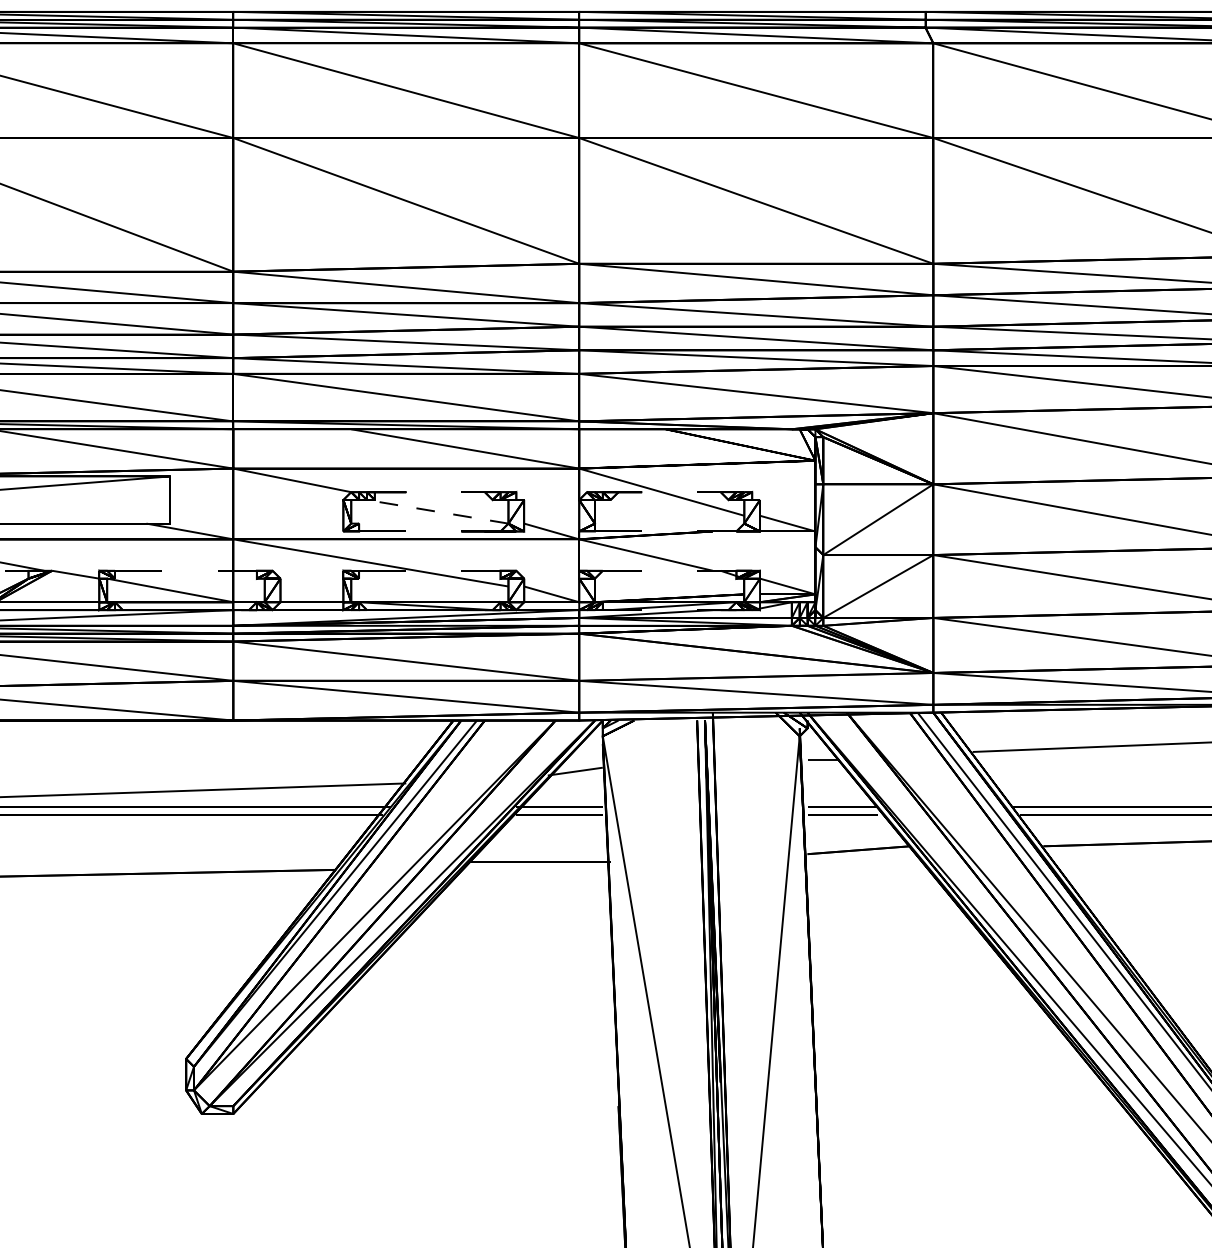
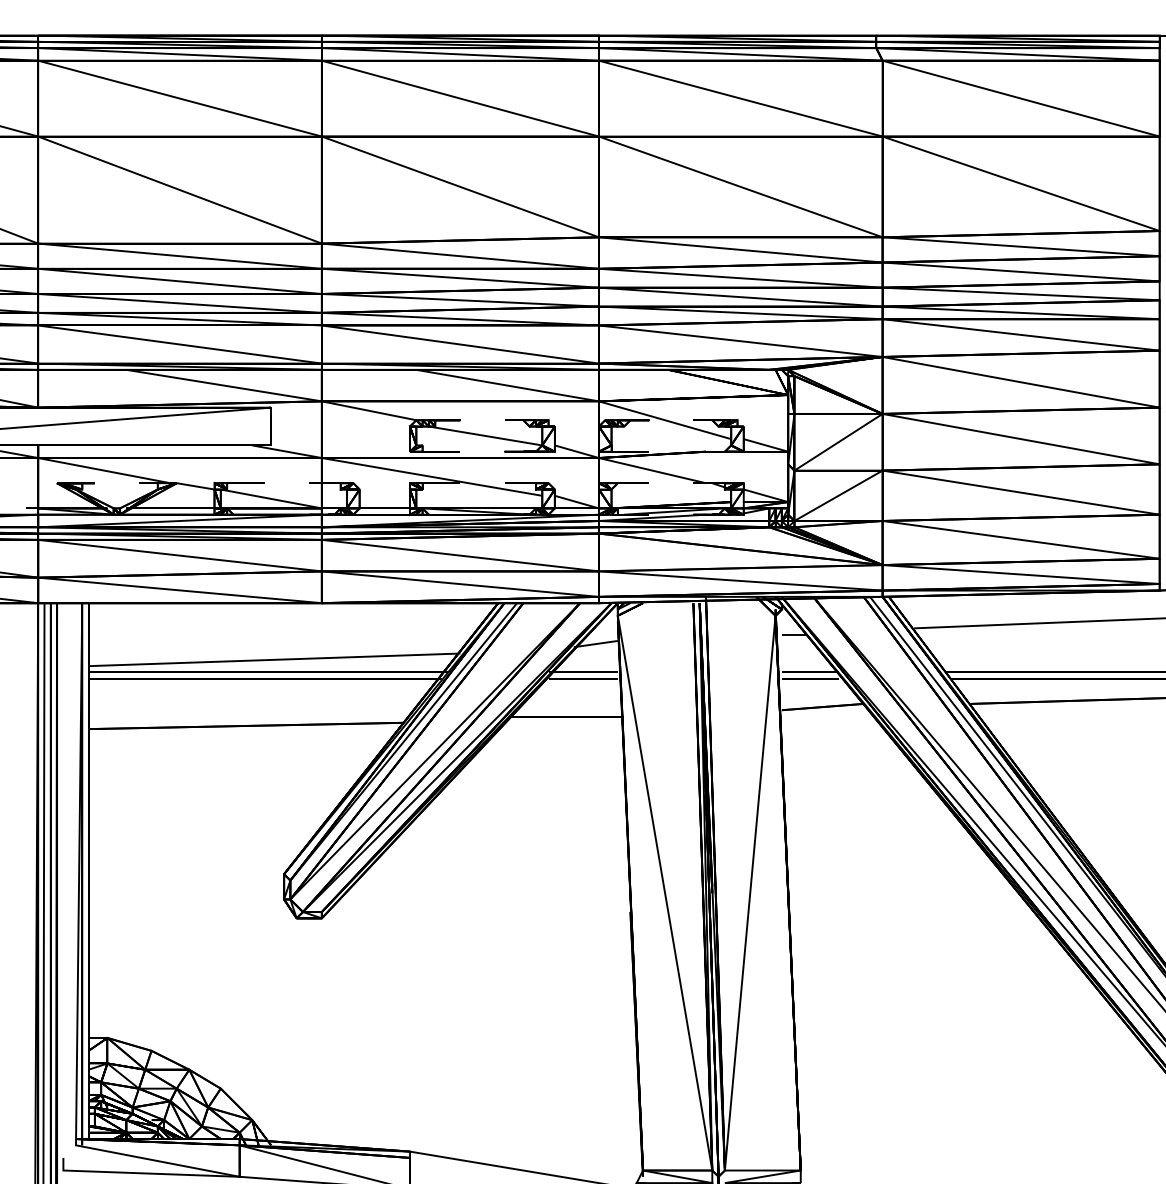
line: (437, 511) -> (485, 435), dashed -> solid

